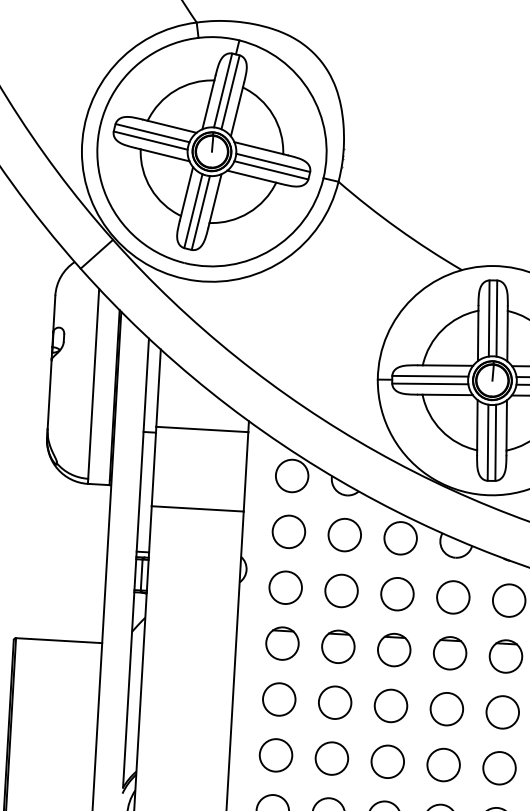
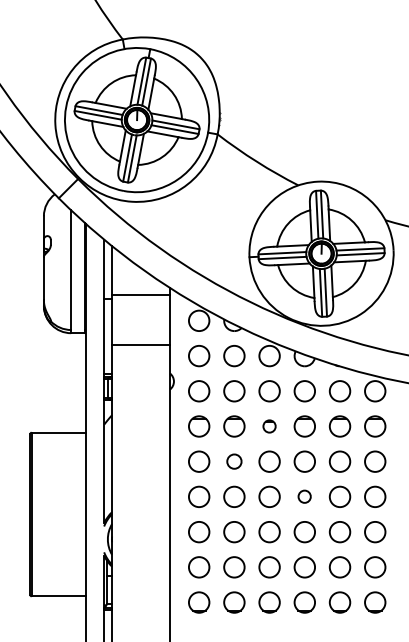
circle: (394, 650) -> (269, 426), size x0.6
circle: (335, 702) -> (234, 461), size x0.7
circle: (443, 764) -> (304, 496), size x0.6

